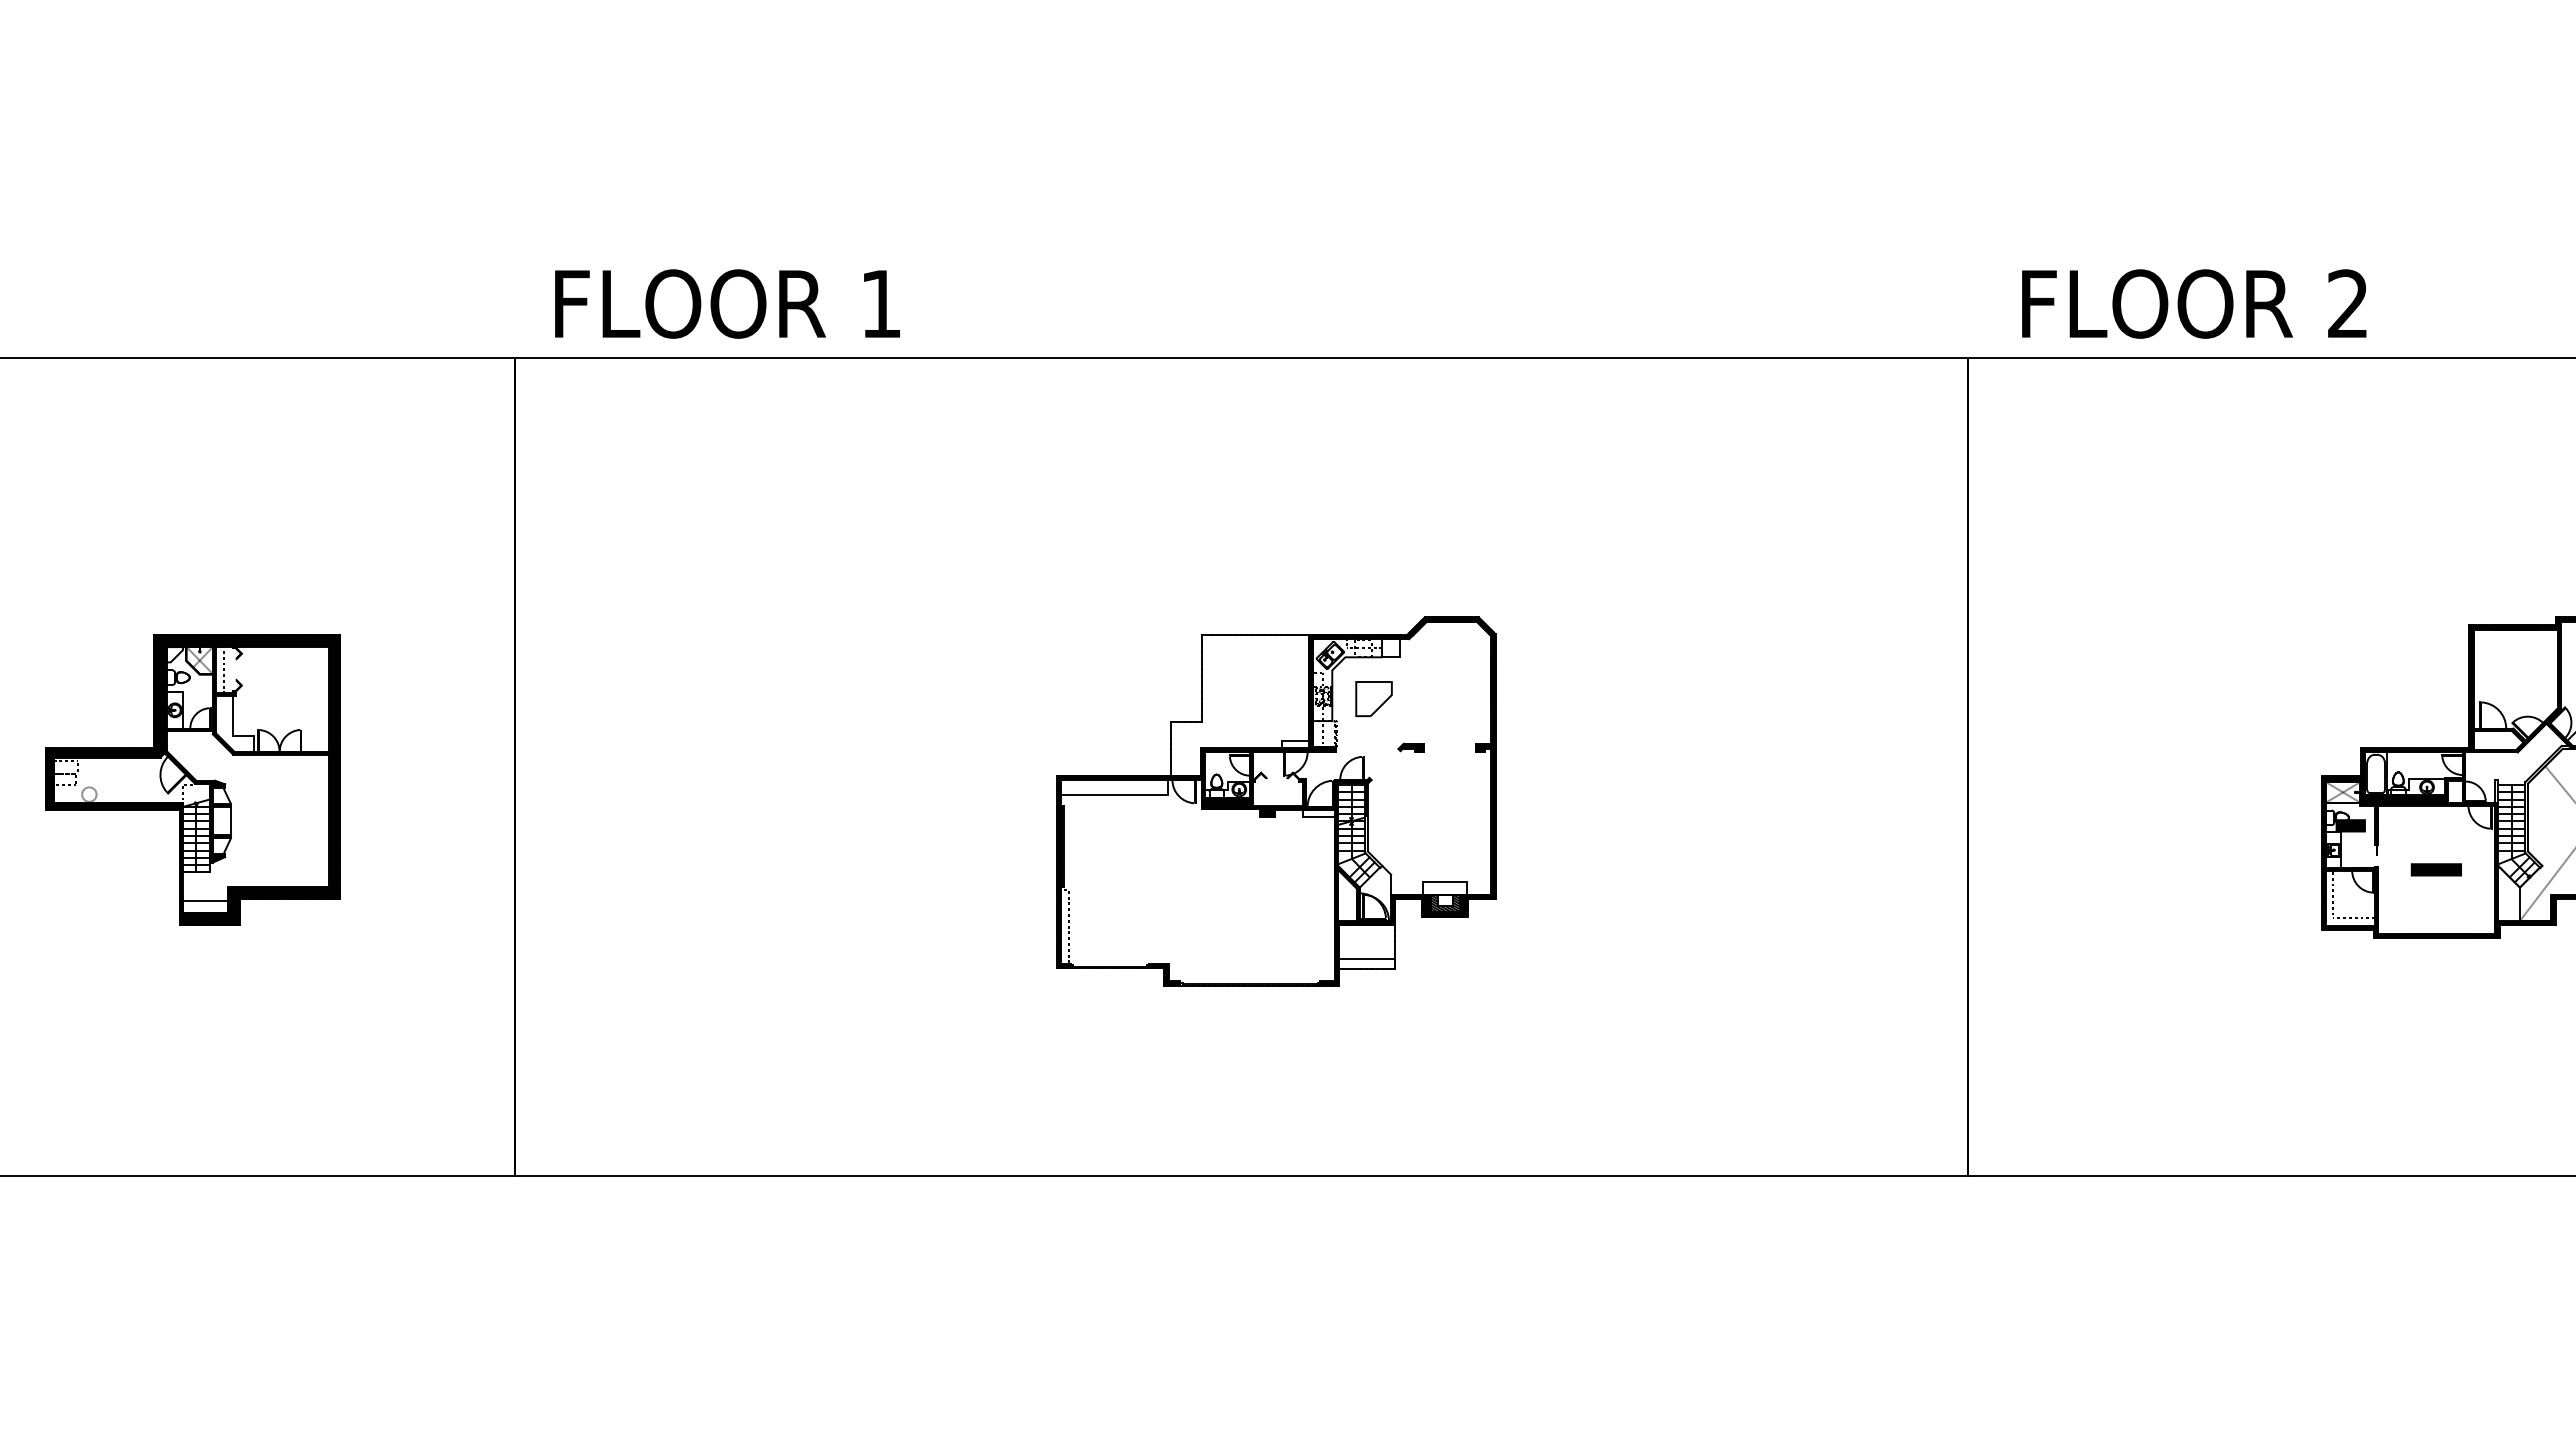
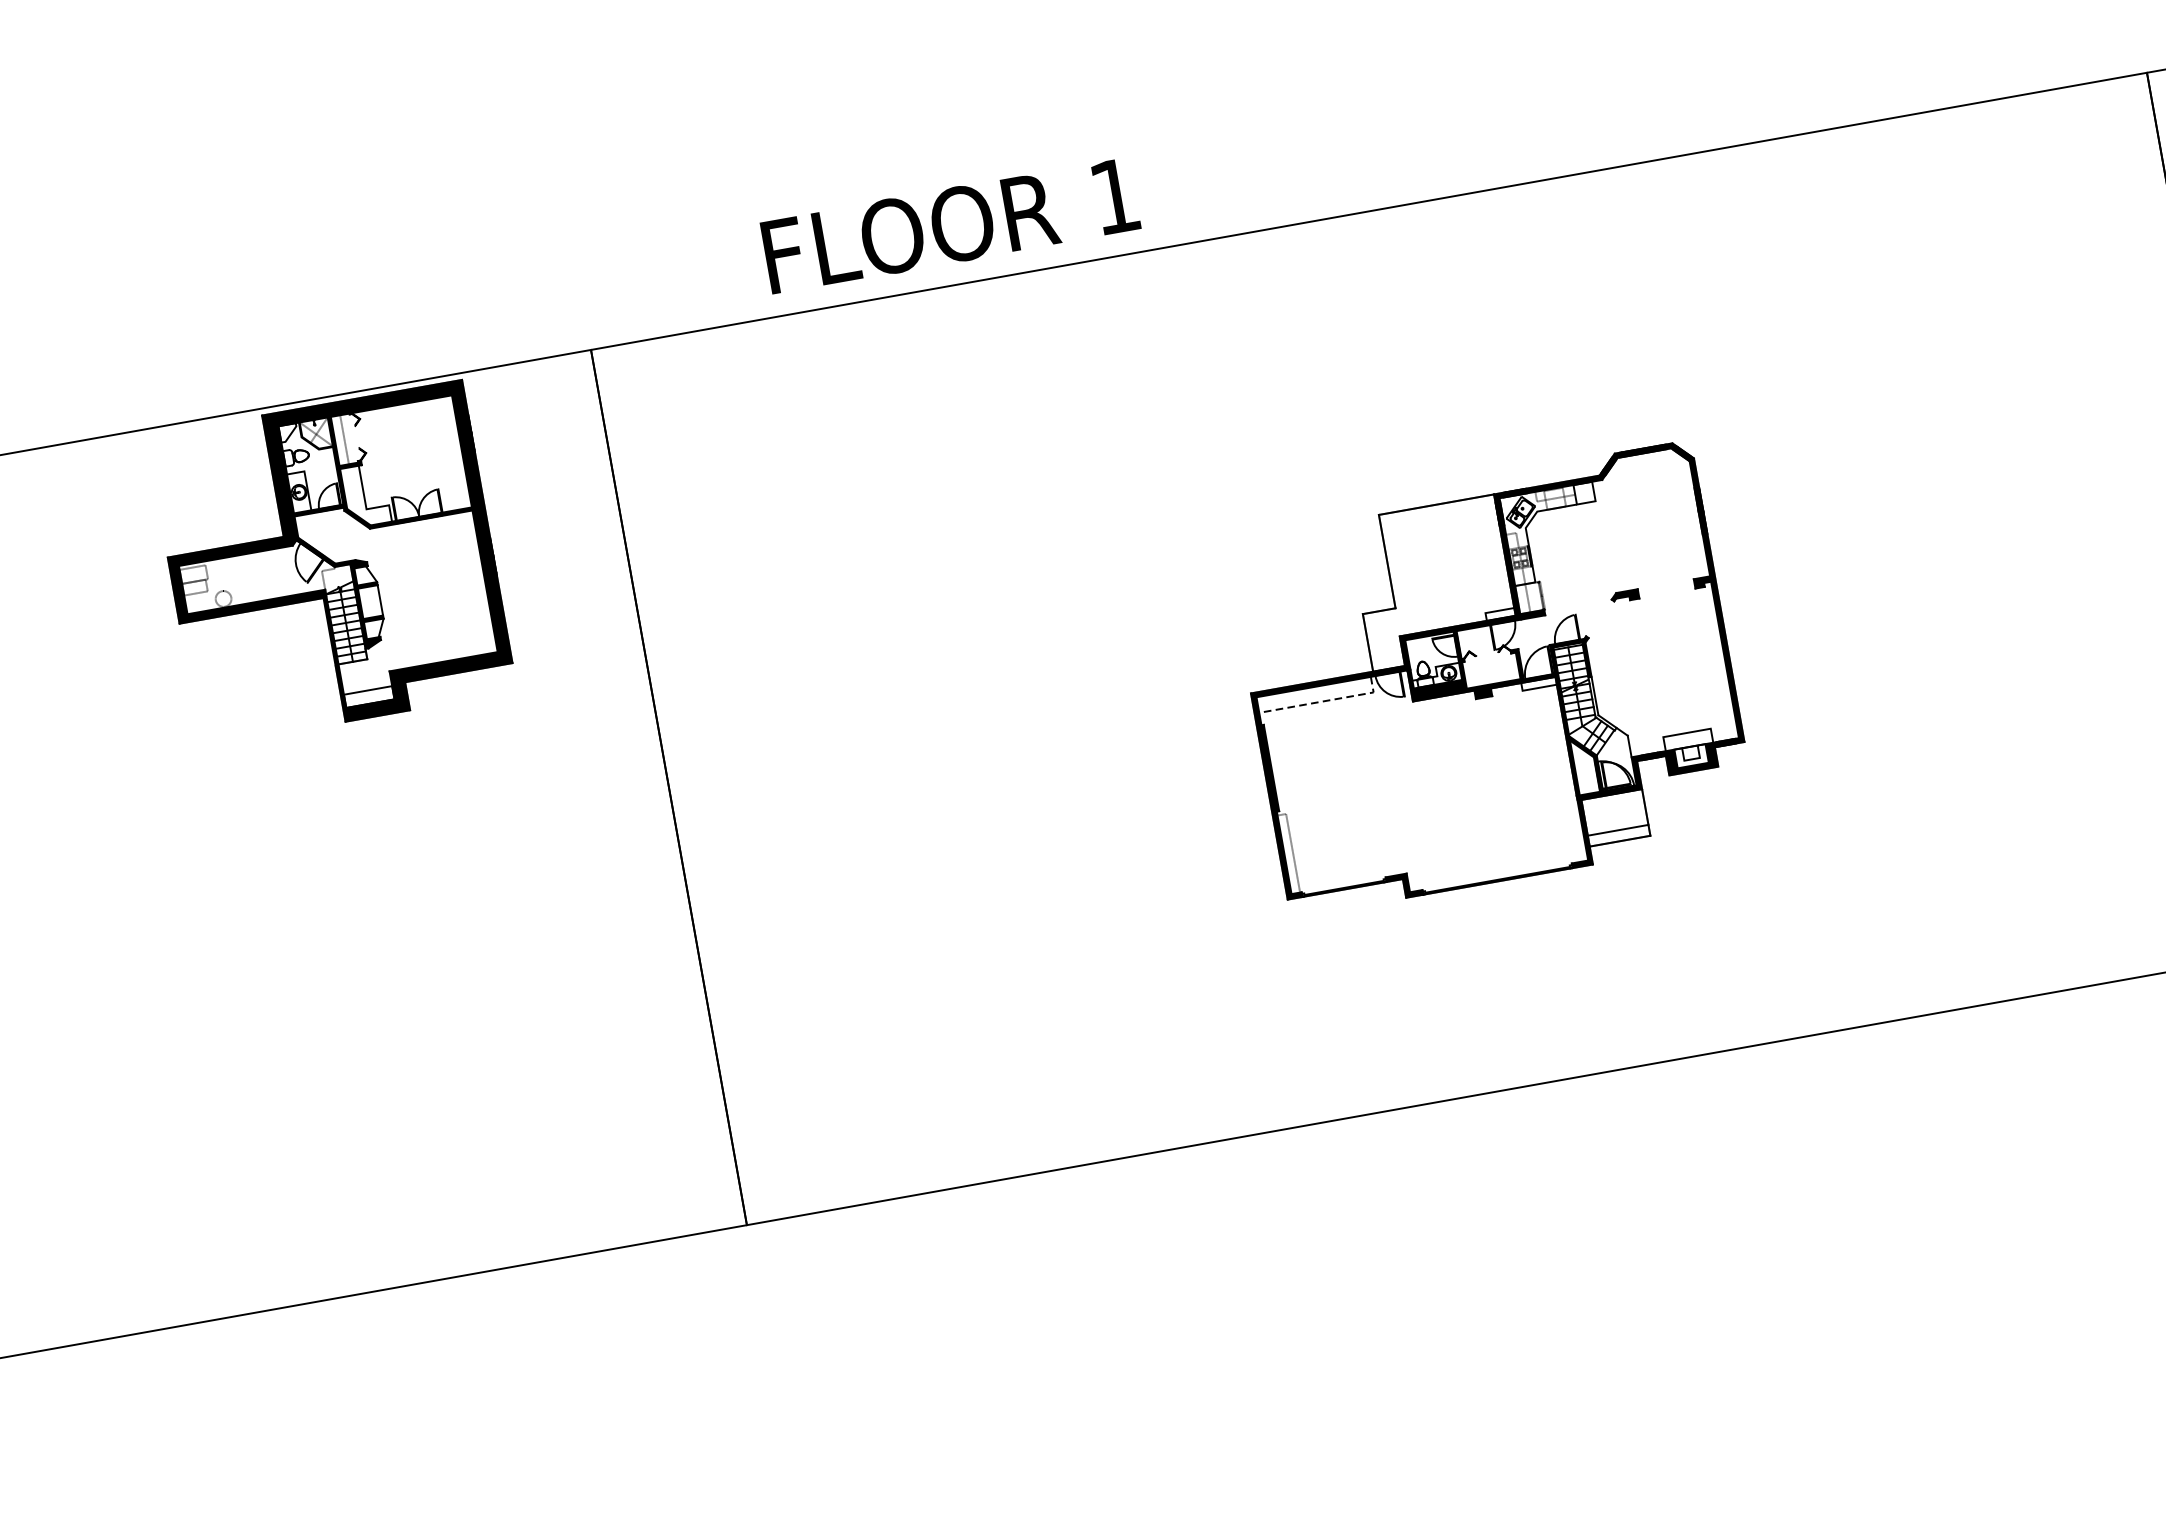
text: (727, 303) -> (950, 225), moved
part: (1373, 698) -> (1575, 550), removed
part: (192, 779) -> (331, 563), moved
line: (1122, 794) -> (1324, 701), solid -> dashed
hatch: (1445, 903) -> (1691, 756), removed

